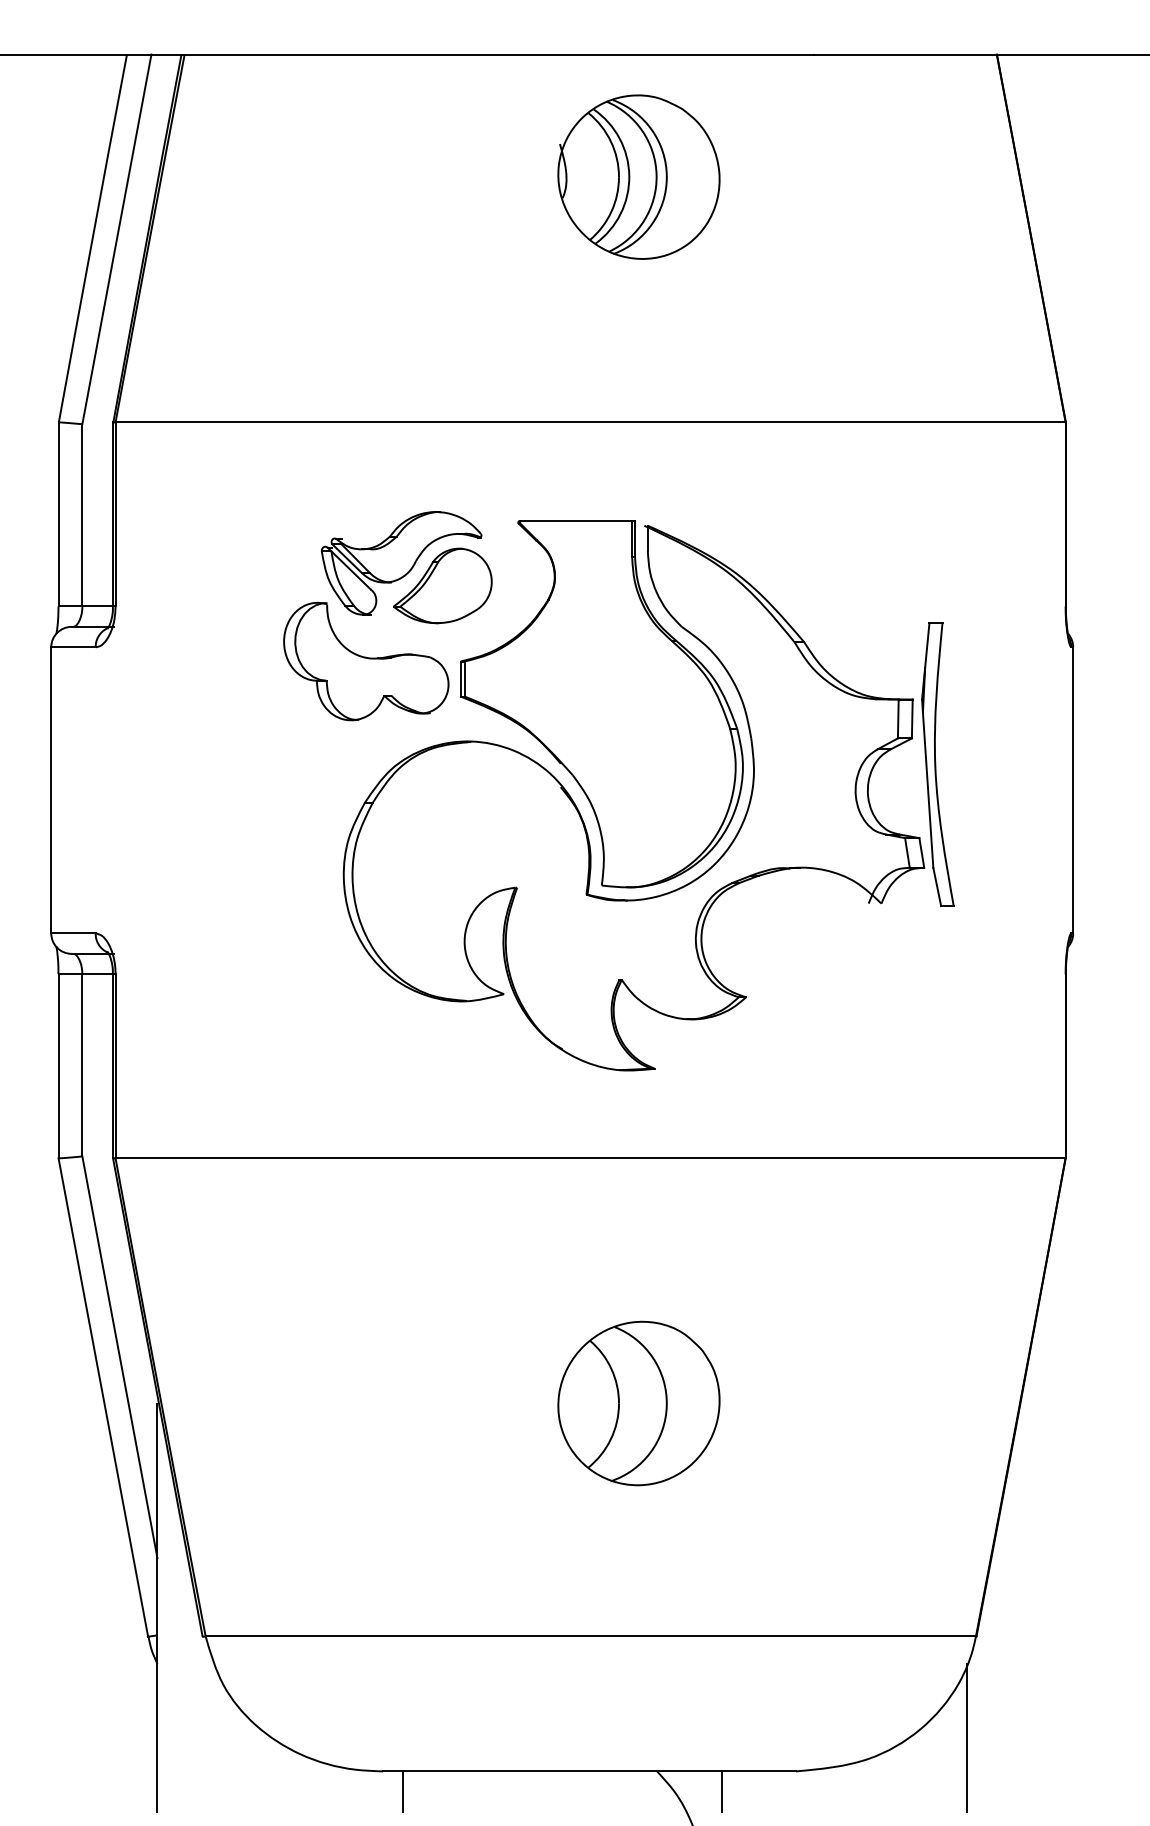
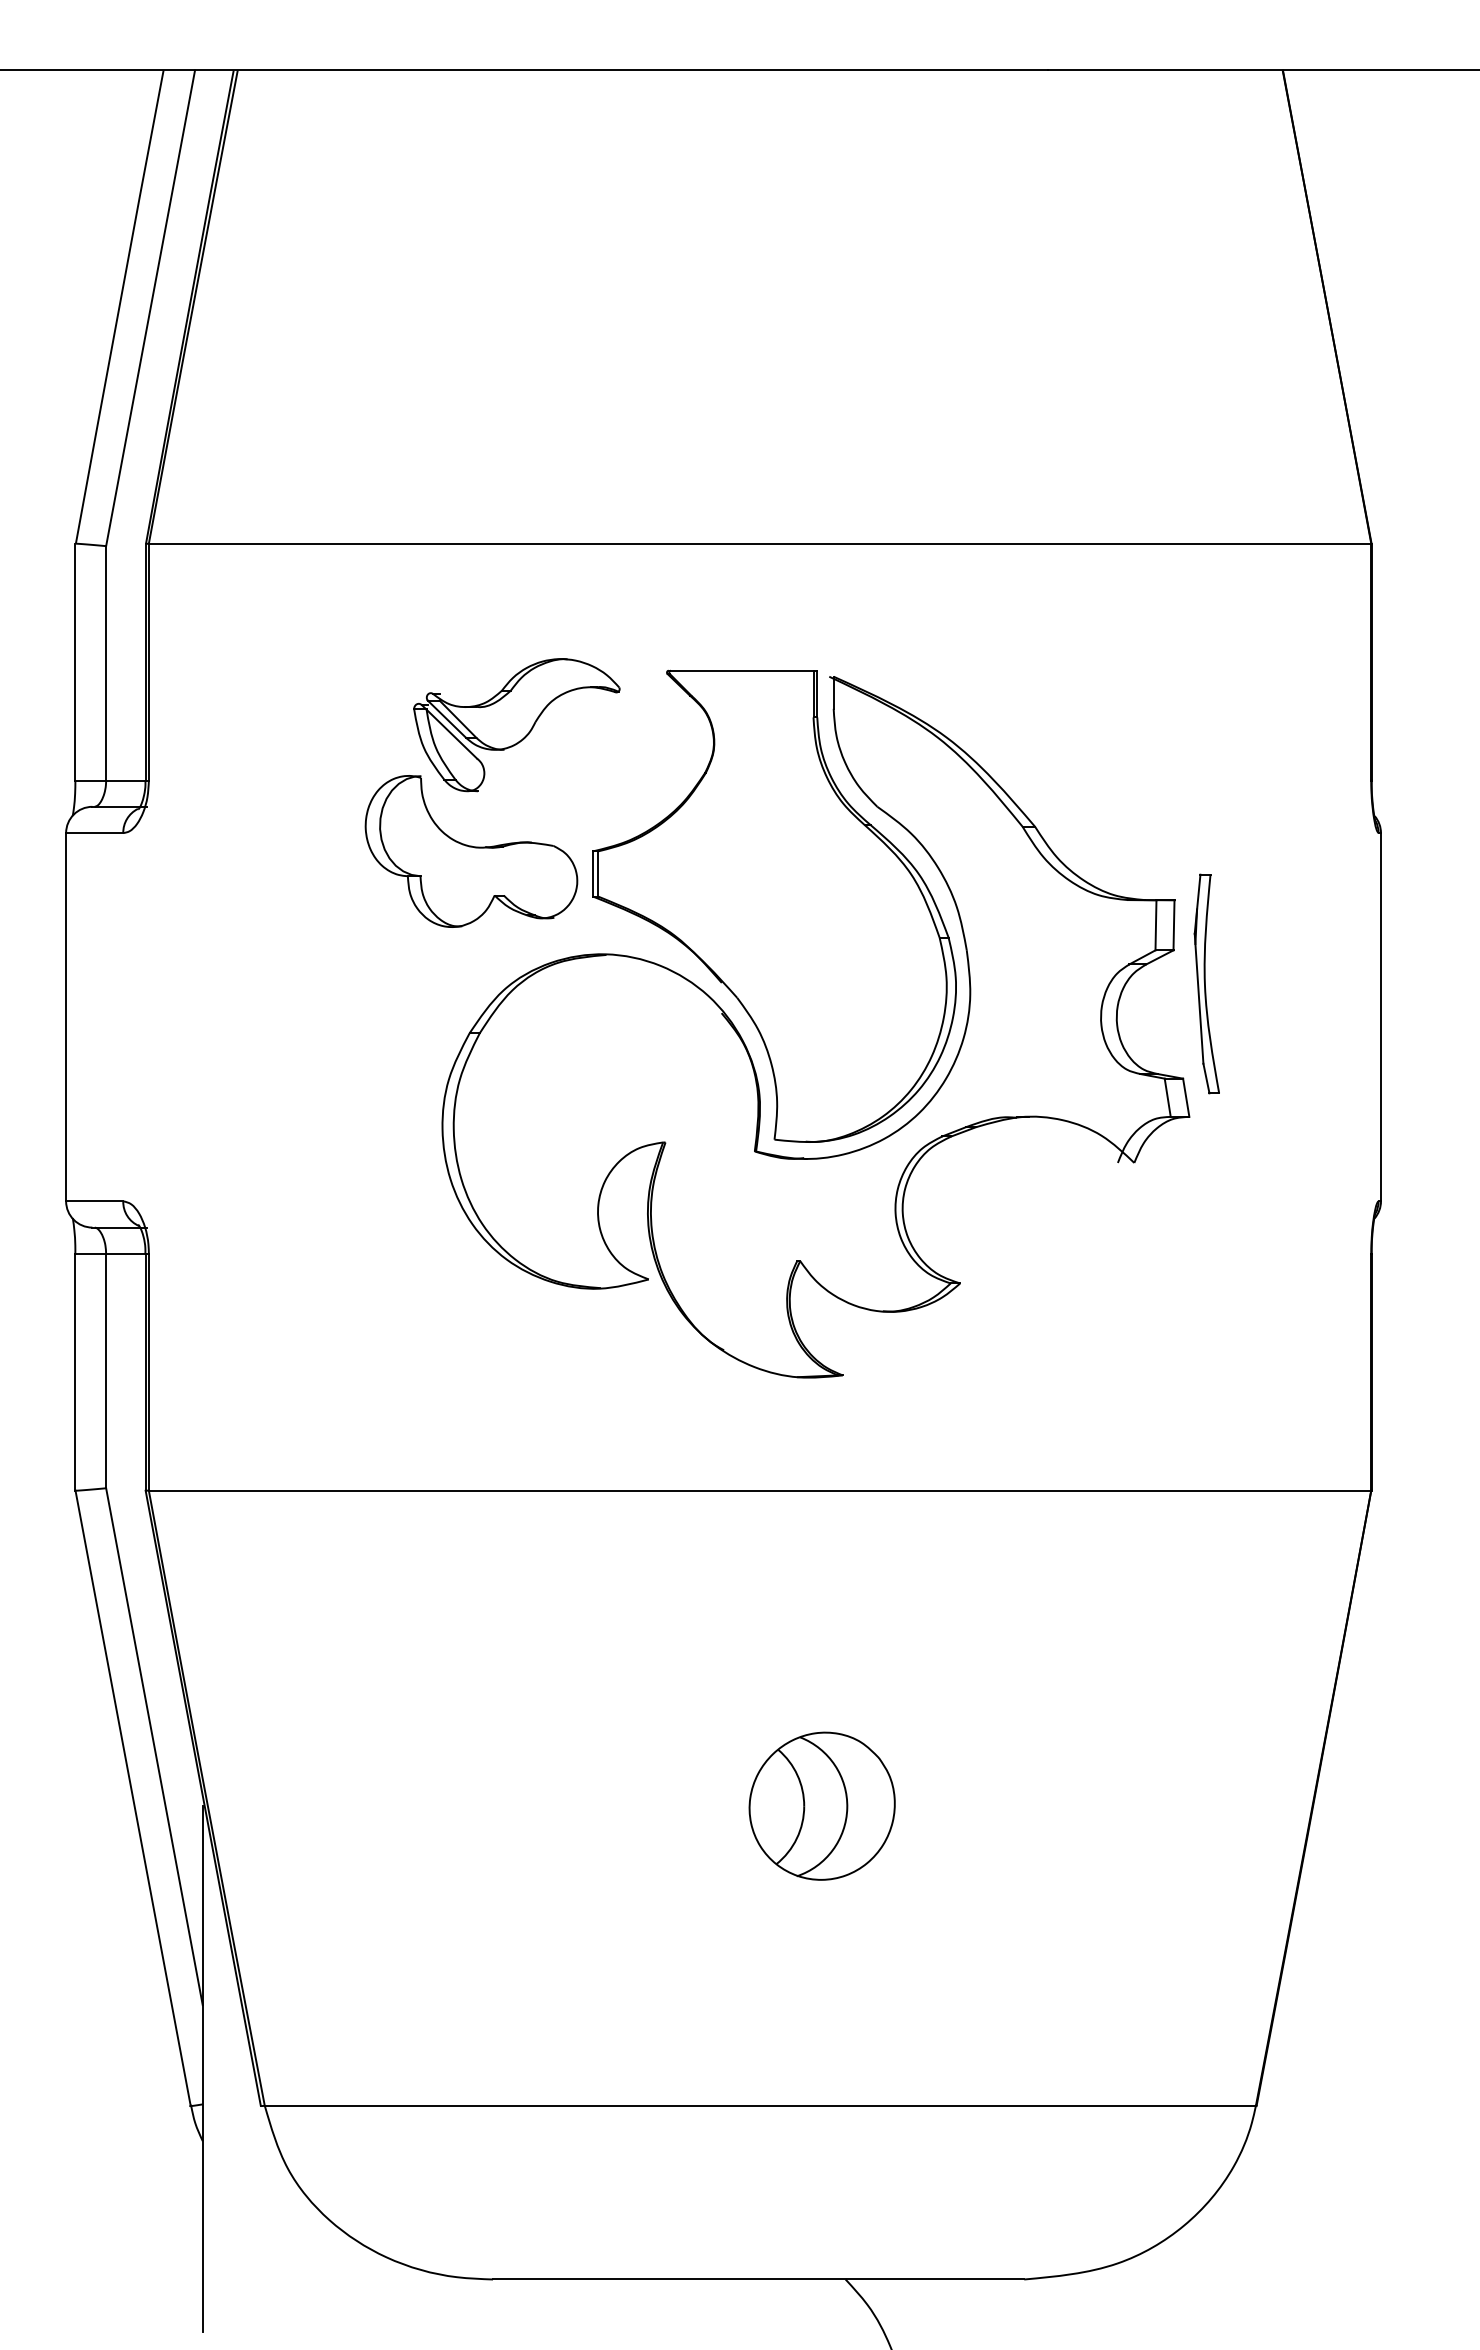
part: (638, 177) -> (821, 228), removed
part: (442, 586) -> (569, 754), removed
part: (937, 764) -> (1206, 983), size x0.6
part: (638, 1403) -> (821, 1806), size x0.7
line: (967, 1737) -> (1244, 2236), removed
line: (402, 1791) -> (518, 2305), removed
line: (721, 1791) -> (928, 2305), removed

